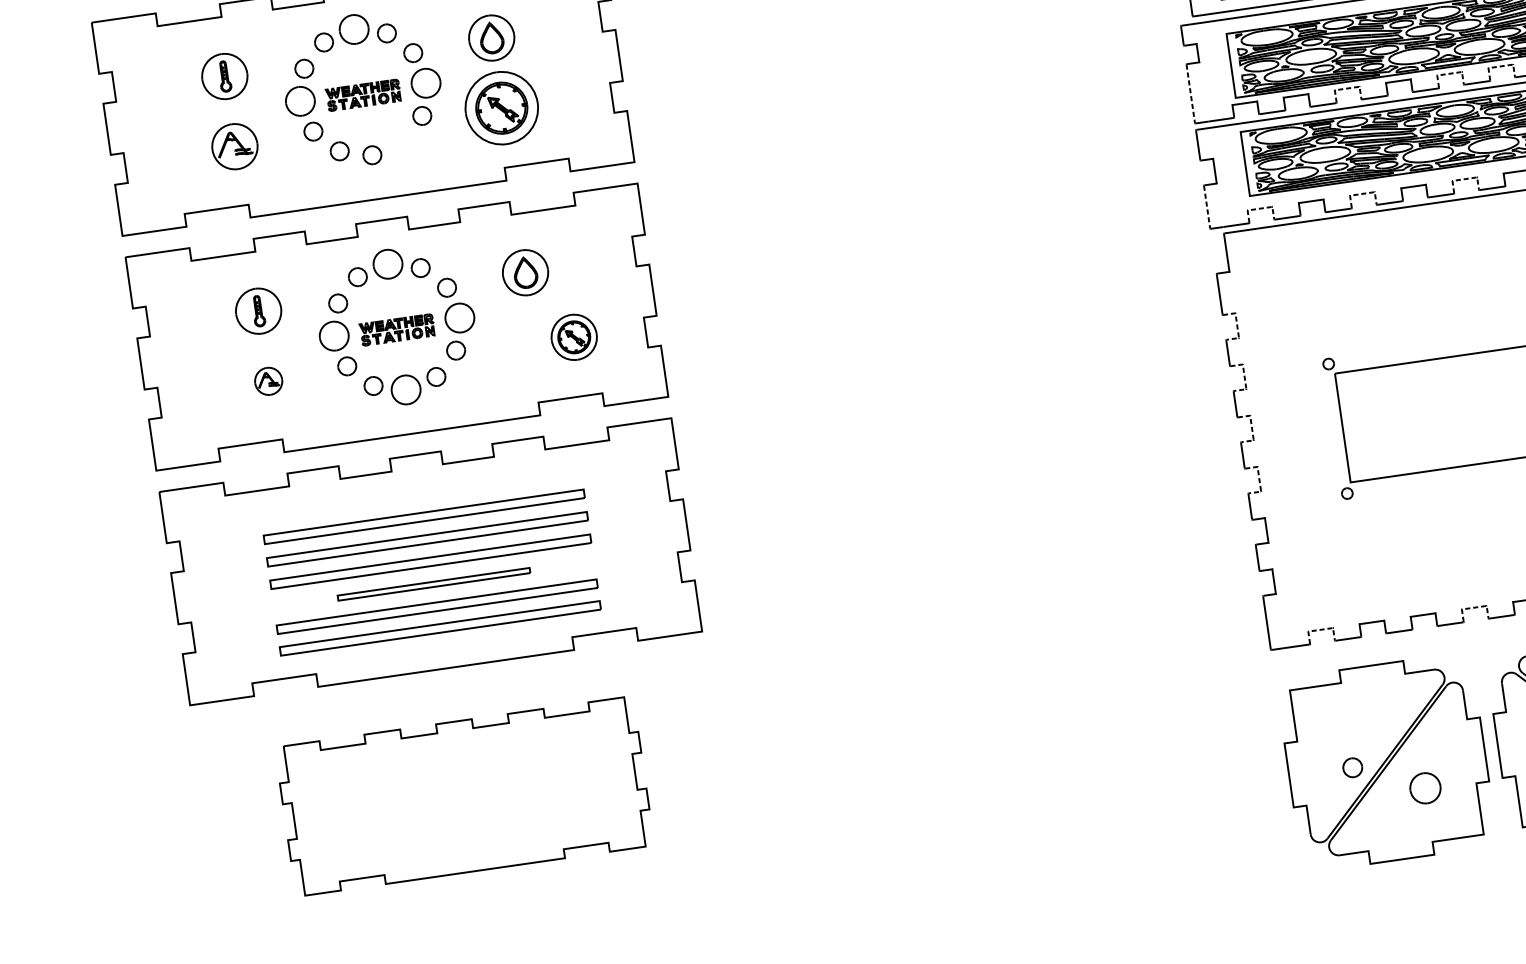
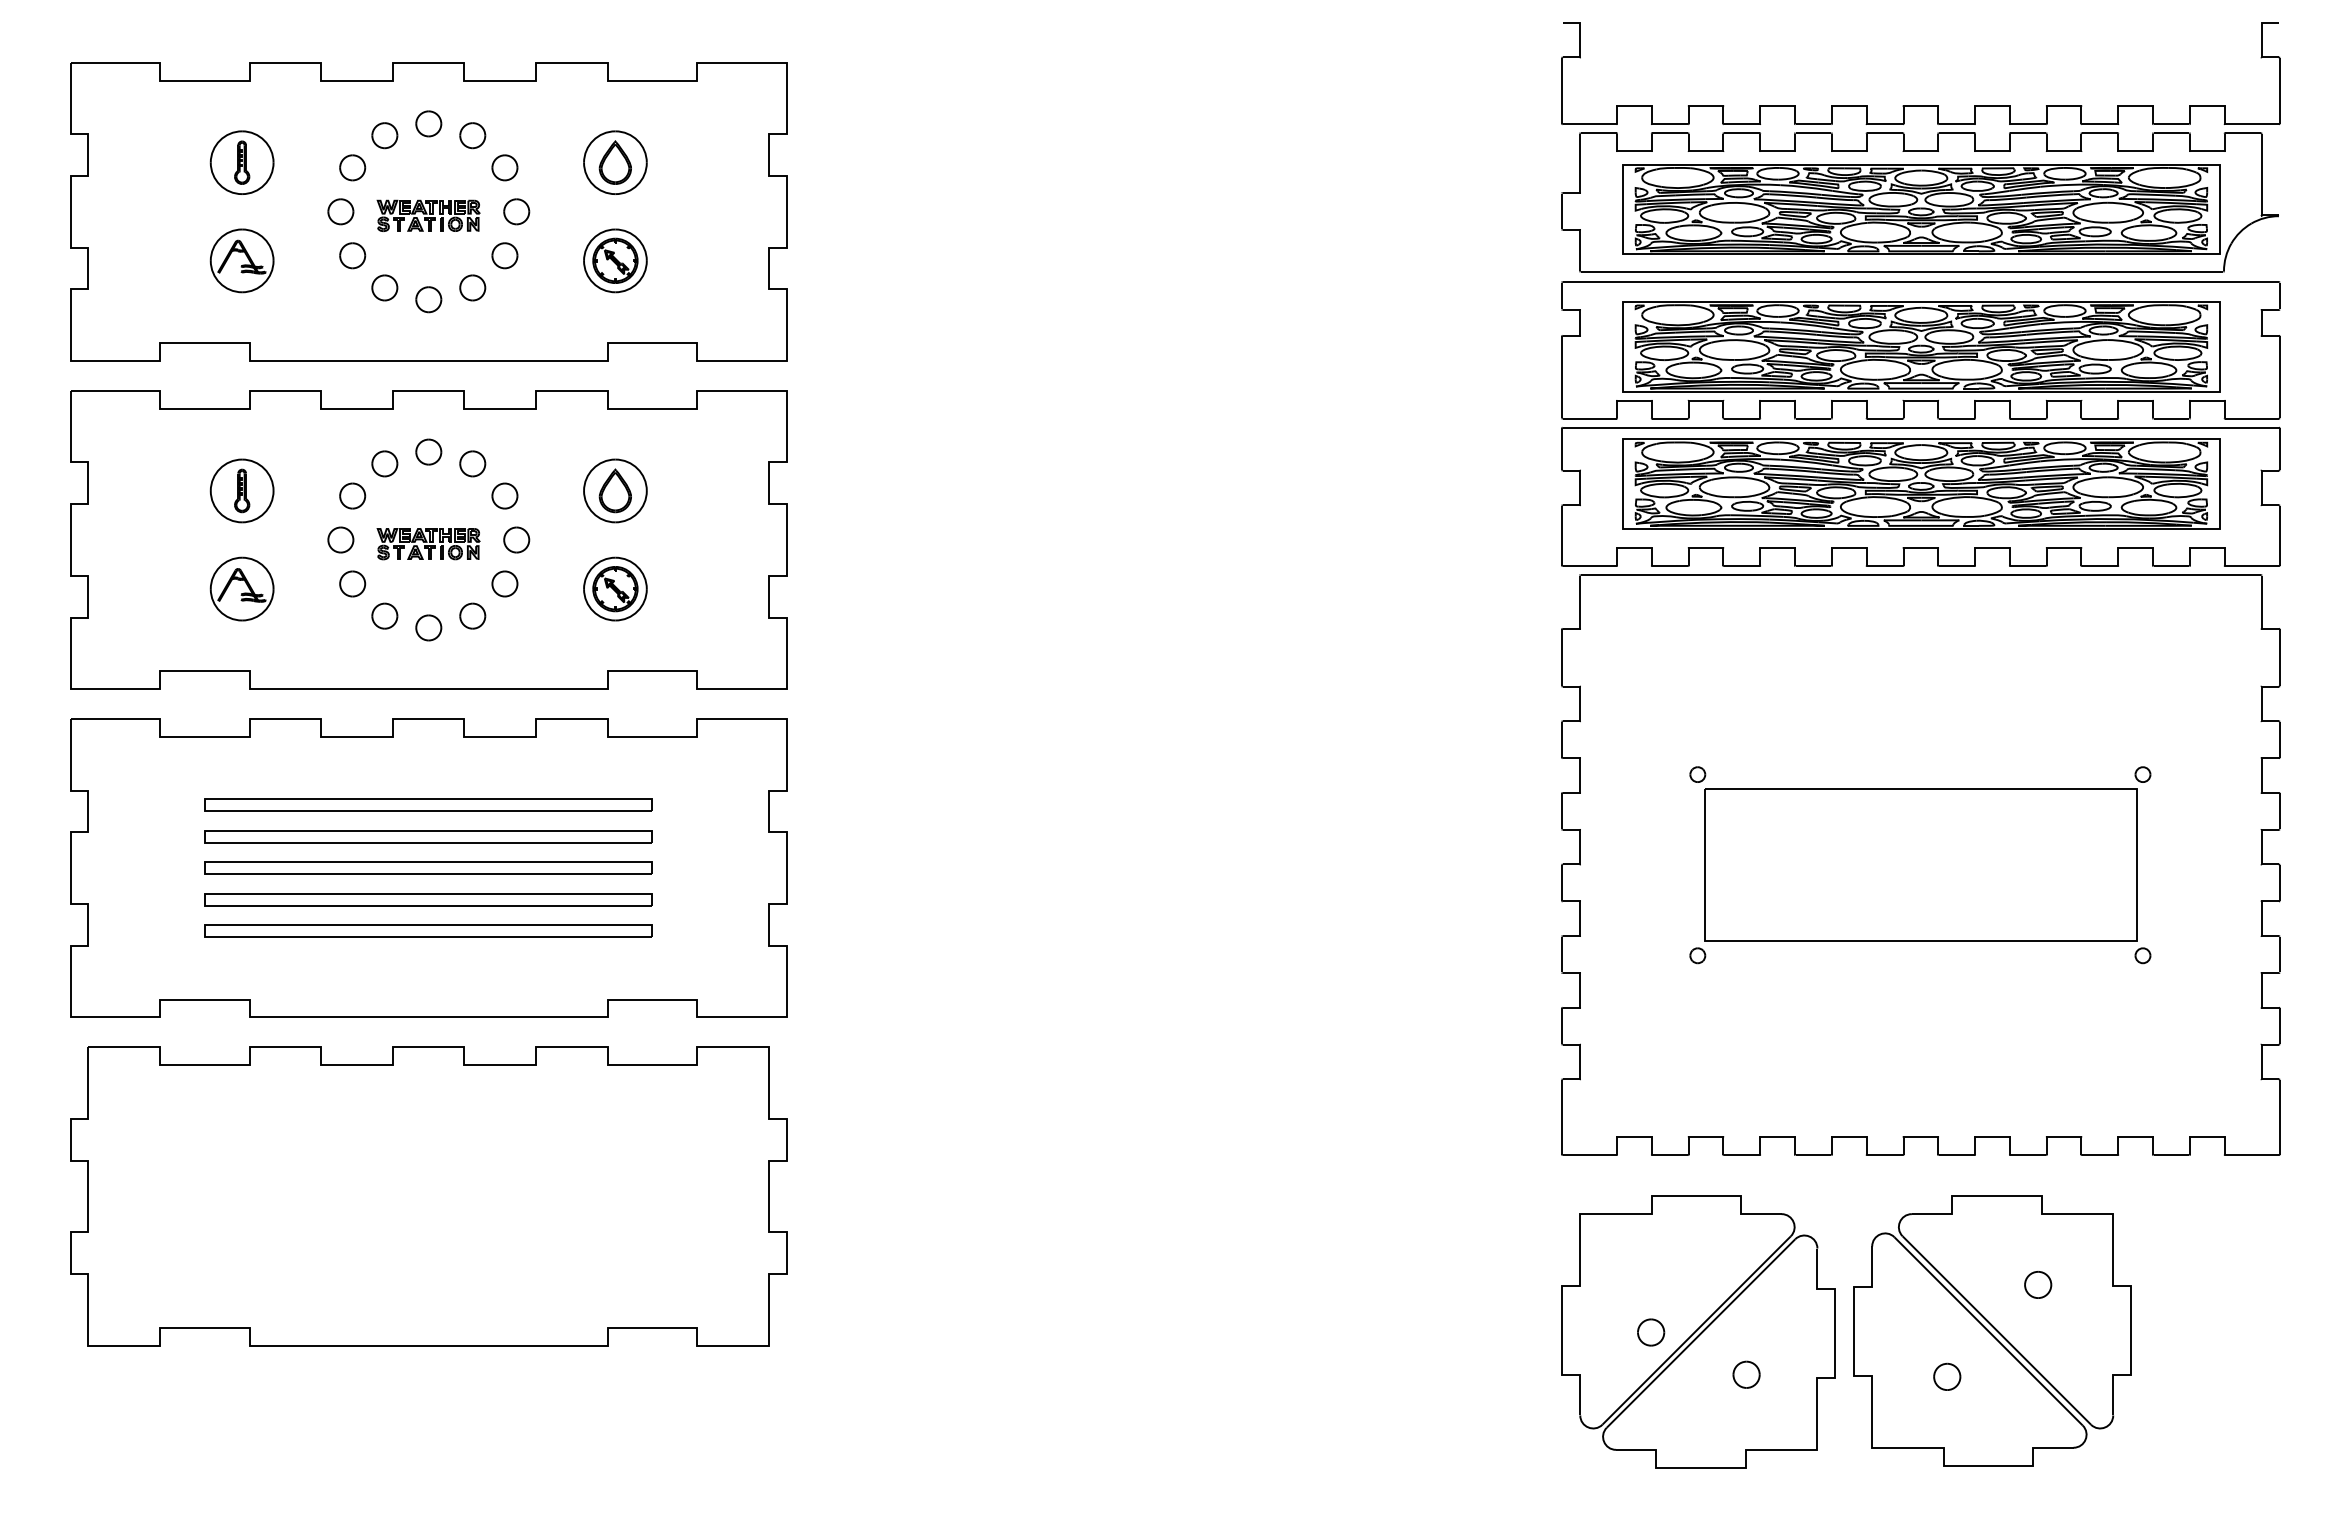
part: (354, 29) -> (428, 123), size x0.62
line: (1500, 66) -> (1992, 400), dashed -> solid
line: (1450, 73) -> (1921, 400), dashed -> solid
part: (426, 83) -> (516, 211), size x0.62
line: (1347, 88) -> (1778, 400), dashed -> solid
line: (1191, 94) -> (1562, 377), dashed -> solid
part: (300, 101) -> (340, 211), size x0.62
part: (501, 107) -> (615, 260), size x0.62
part: (402, 142) -> (472, 287), added
line: (1465, 179) -> (1921, 548), dashed -> solid
line: (1363, 194) -> (1778, 548), dashed -> solid
line: (1207, 207) -> (1562, 536), dashed -> solid
line: (1260, 208) -> (1634, 548), dashed -> solid
part: (387, 263) -> (428, 451), size x0.62
part: (459, 317) -> (516, 539), size x0.62
line: (1237, 325) -> (1580, 704), dashed -> solid
part: (333, 335) -> (340, 539), size x0.62
part: (574, 336) -> (615, 588), moved
line: (1244, 377) -> (1580, 776), dashed -> solid
part: (268, 381) -> (241, 588), size x1.67
part: (405, 389) -> (428, 627), size x0.62
line: (1252, 428) -> (1580, 847), dashed -> solid
line: (1259, 479) -> (1580, 919), dashed -> solid
part: (433, 584) -> (428, 899), size x1.67
line: (1474, 607) -> (1849, 1137), dashed -> solid
part: (440, 627) -> (428, 960), removed
line: (1320, 630) -> (1634, 1137), dashed -> solid
part: (1425, 787) -> (1746, 1374), size x0.62
part: (464, 796) -> (428, 1196), size x1.43

